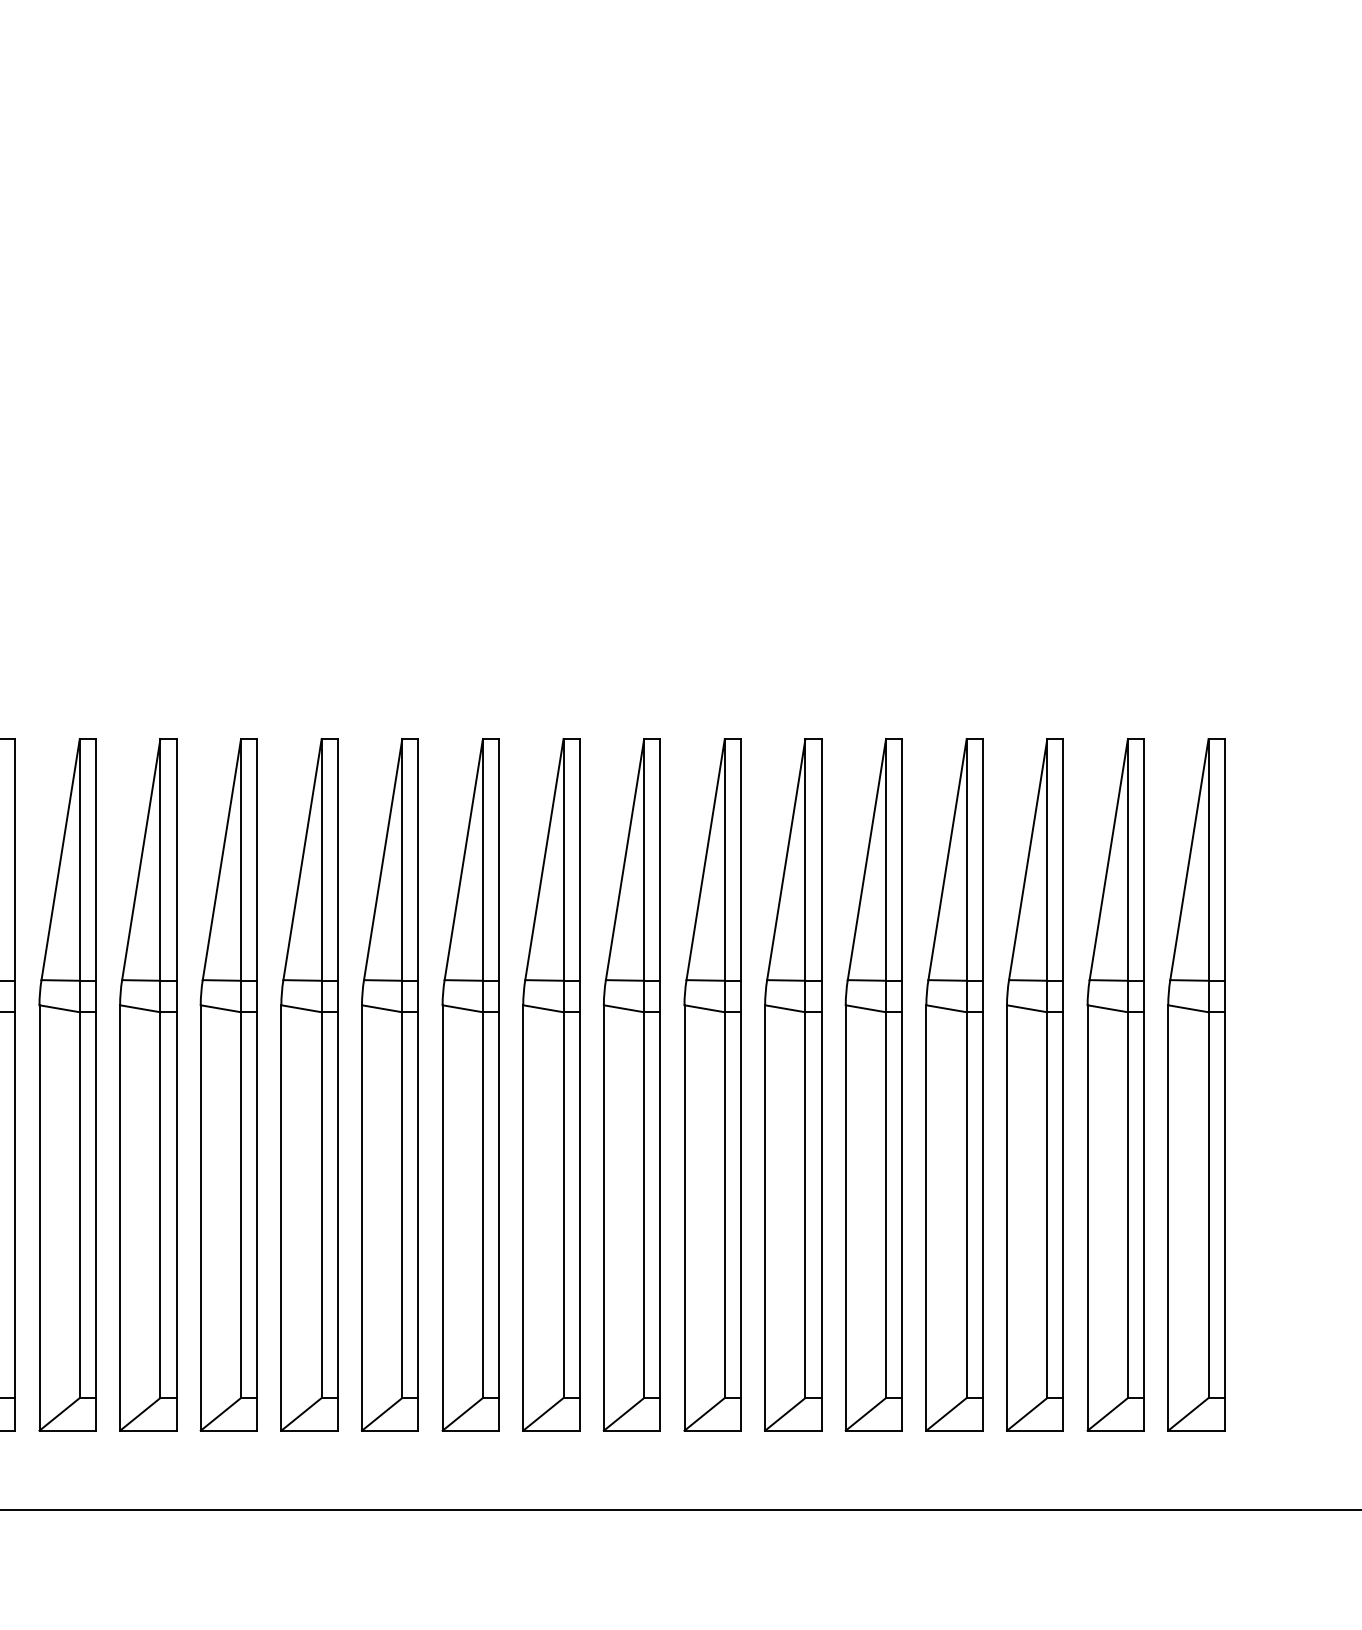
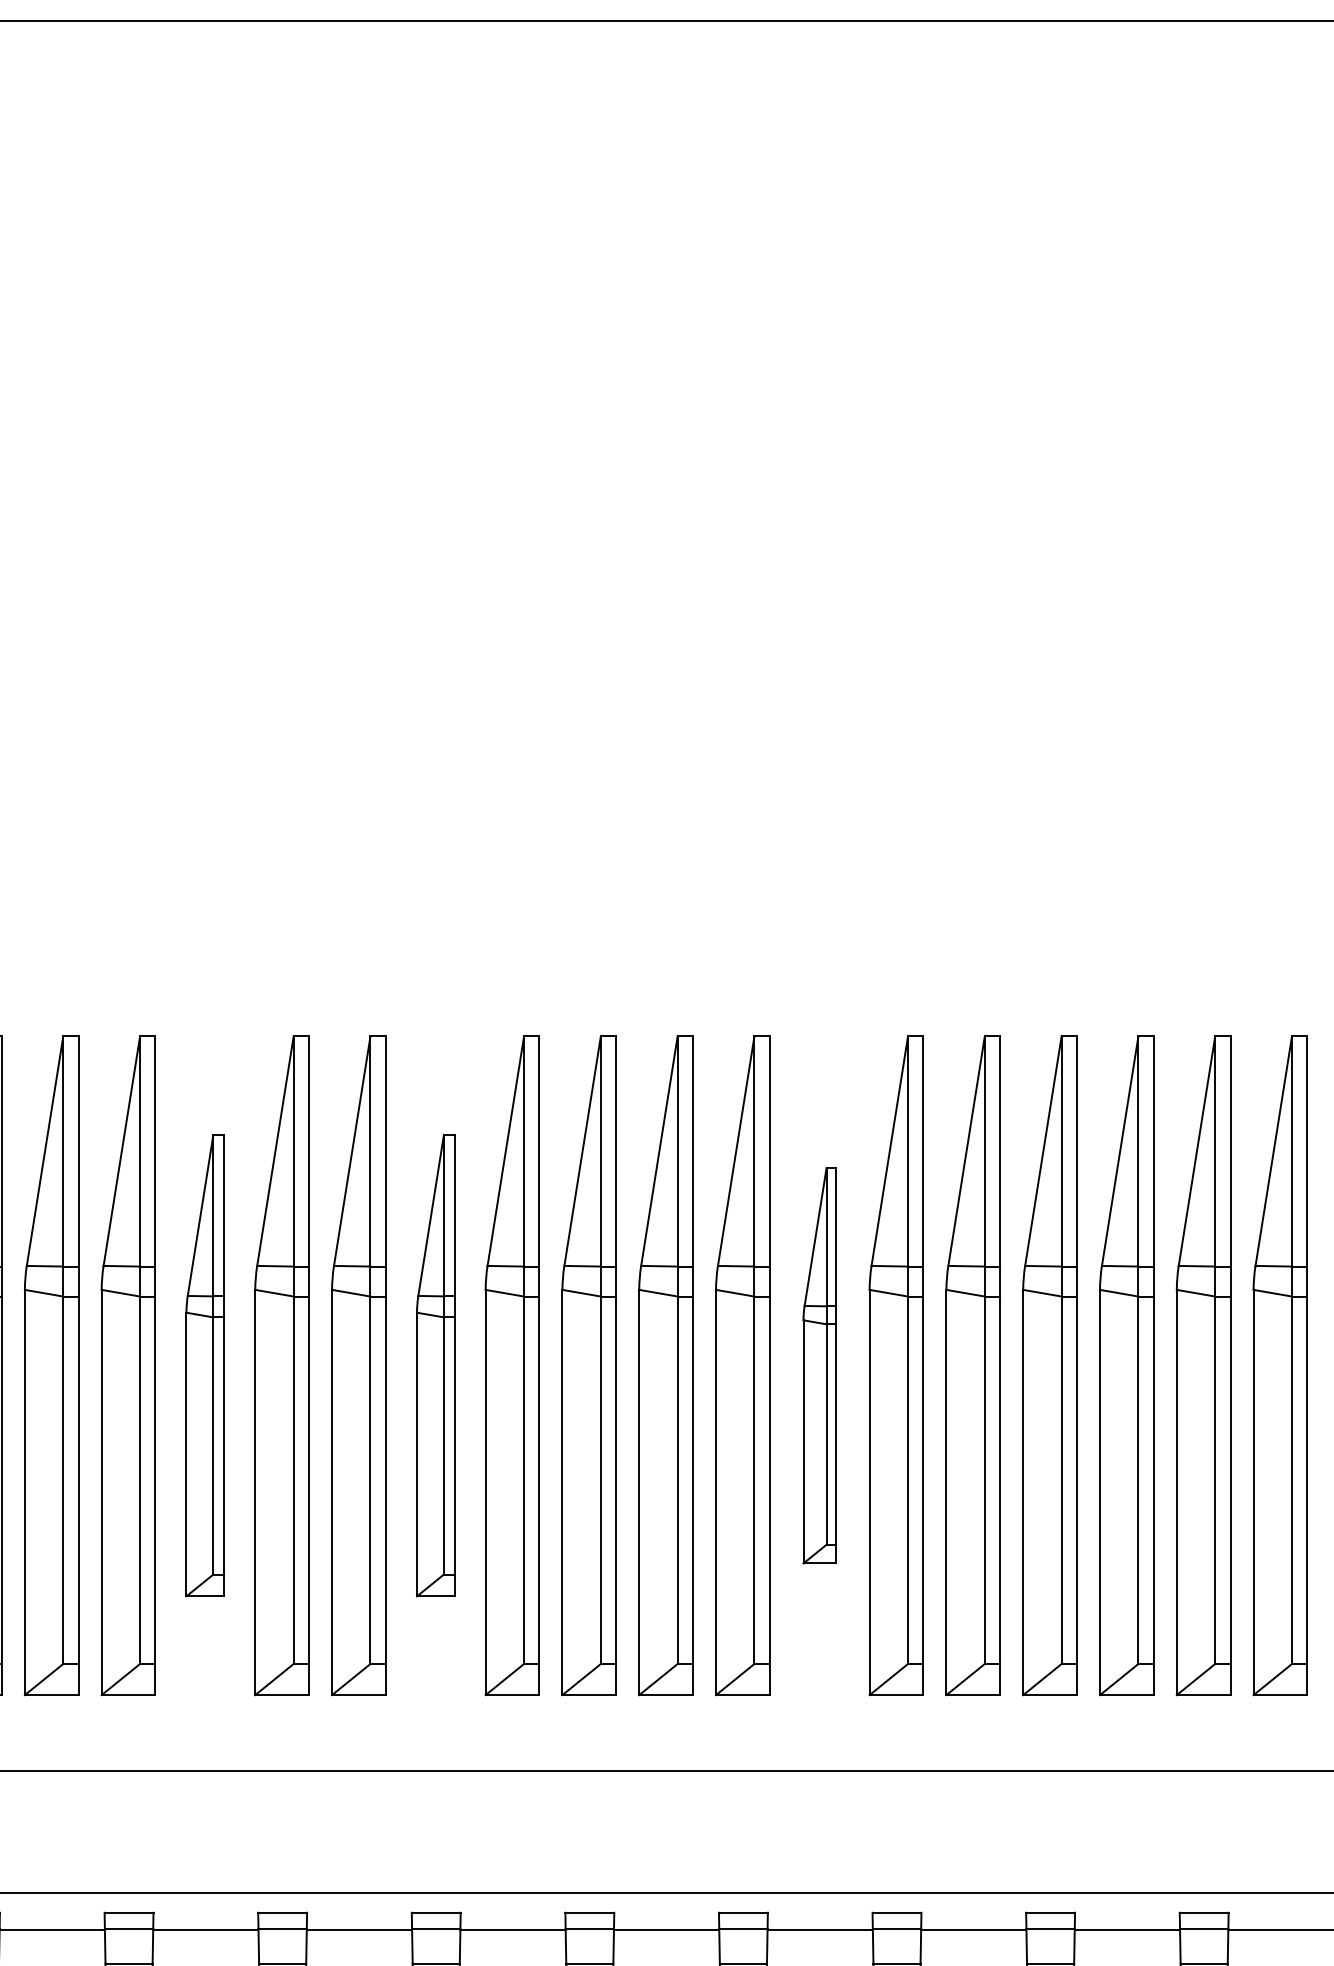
part: (66, 1084) -> (204, 1365), size x0.7
part: (309, 1084) -> (435, 1365), size x0.7
part: (712, 1084) -> (819, 1365), size x0.6

